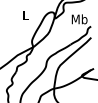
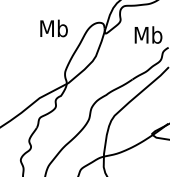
text: (25, 15) -> (53, 28), L -> Mb

